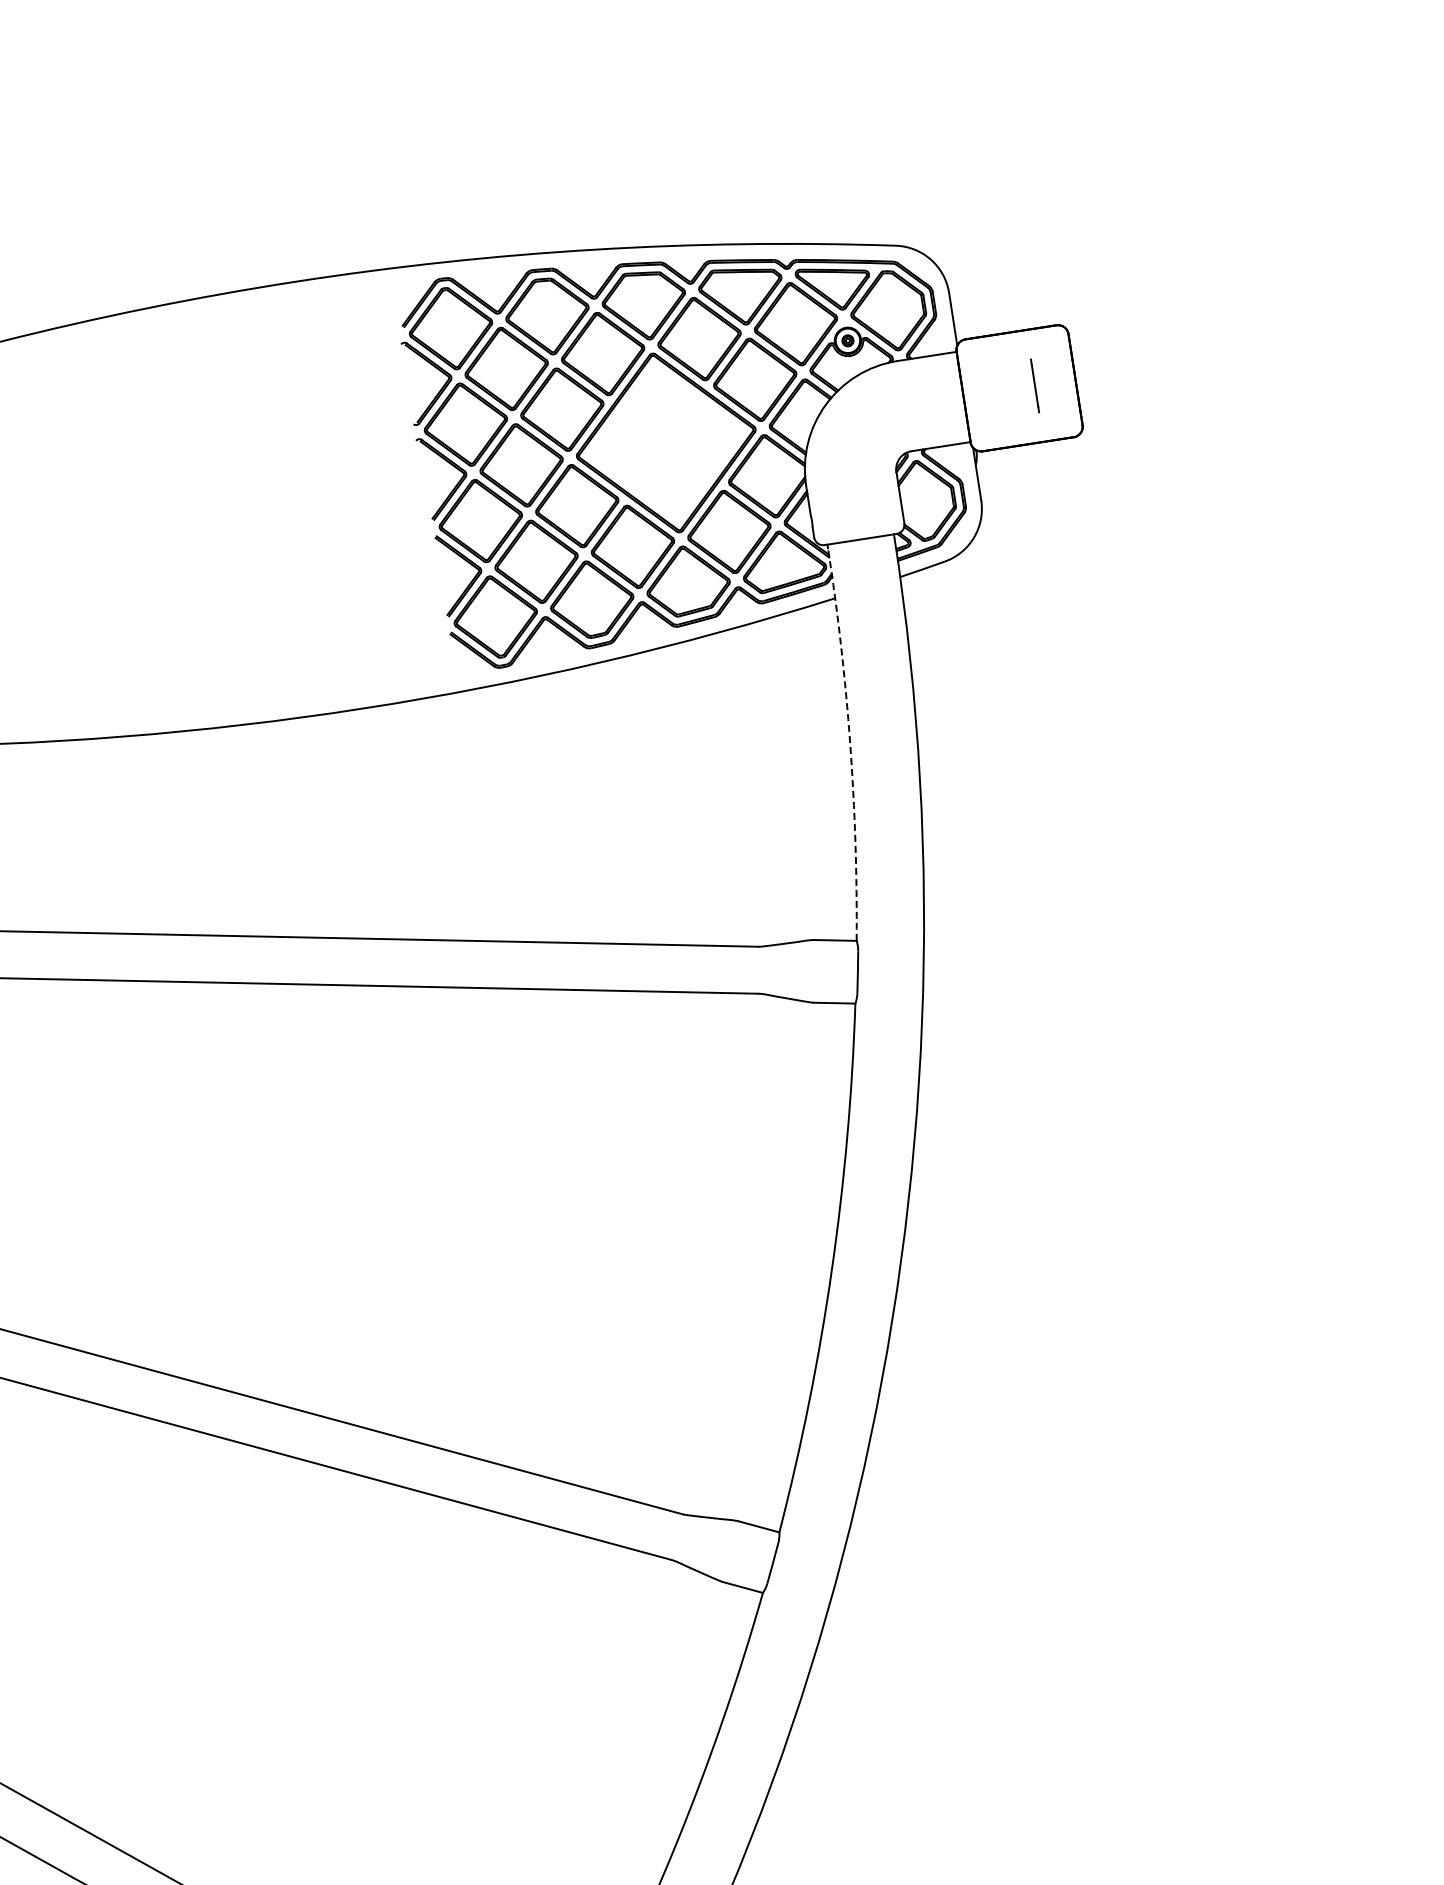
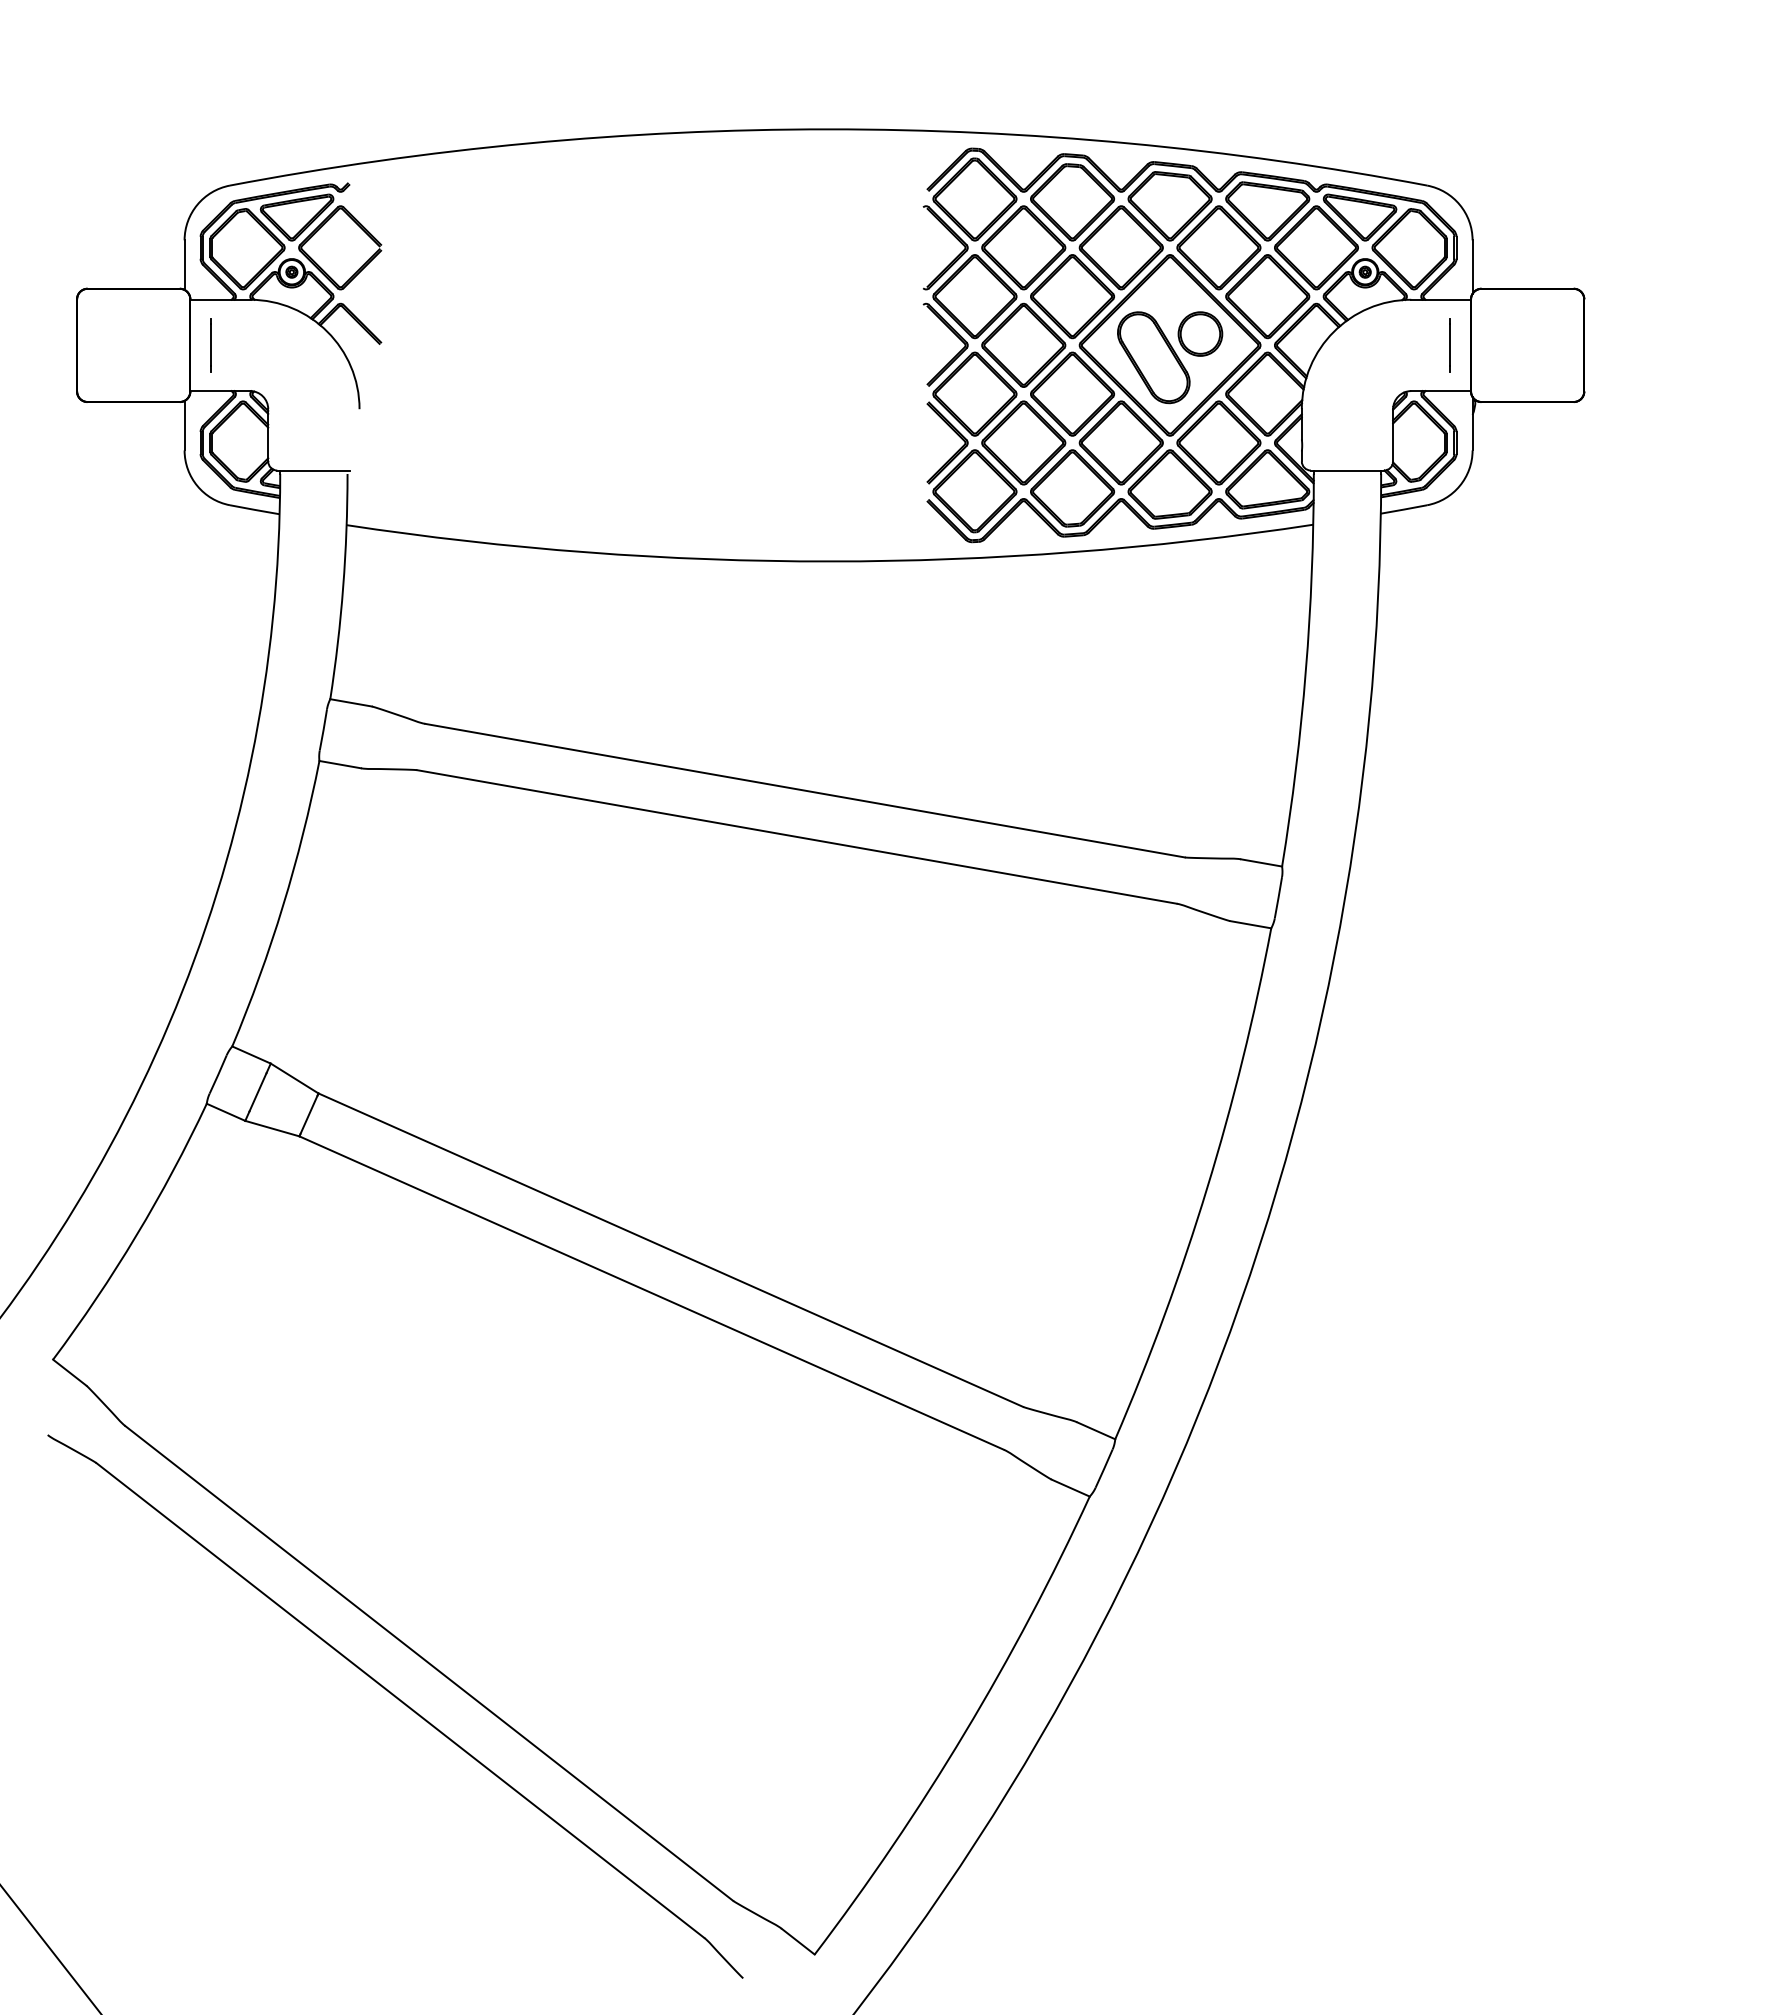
line: (1034, 386) -> (1449, 345), moved
part: (668, 454) -> (1170, 357), added
arc: (849, 743) -> (1305, 670), dashed -> solid

